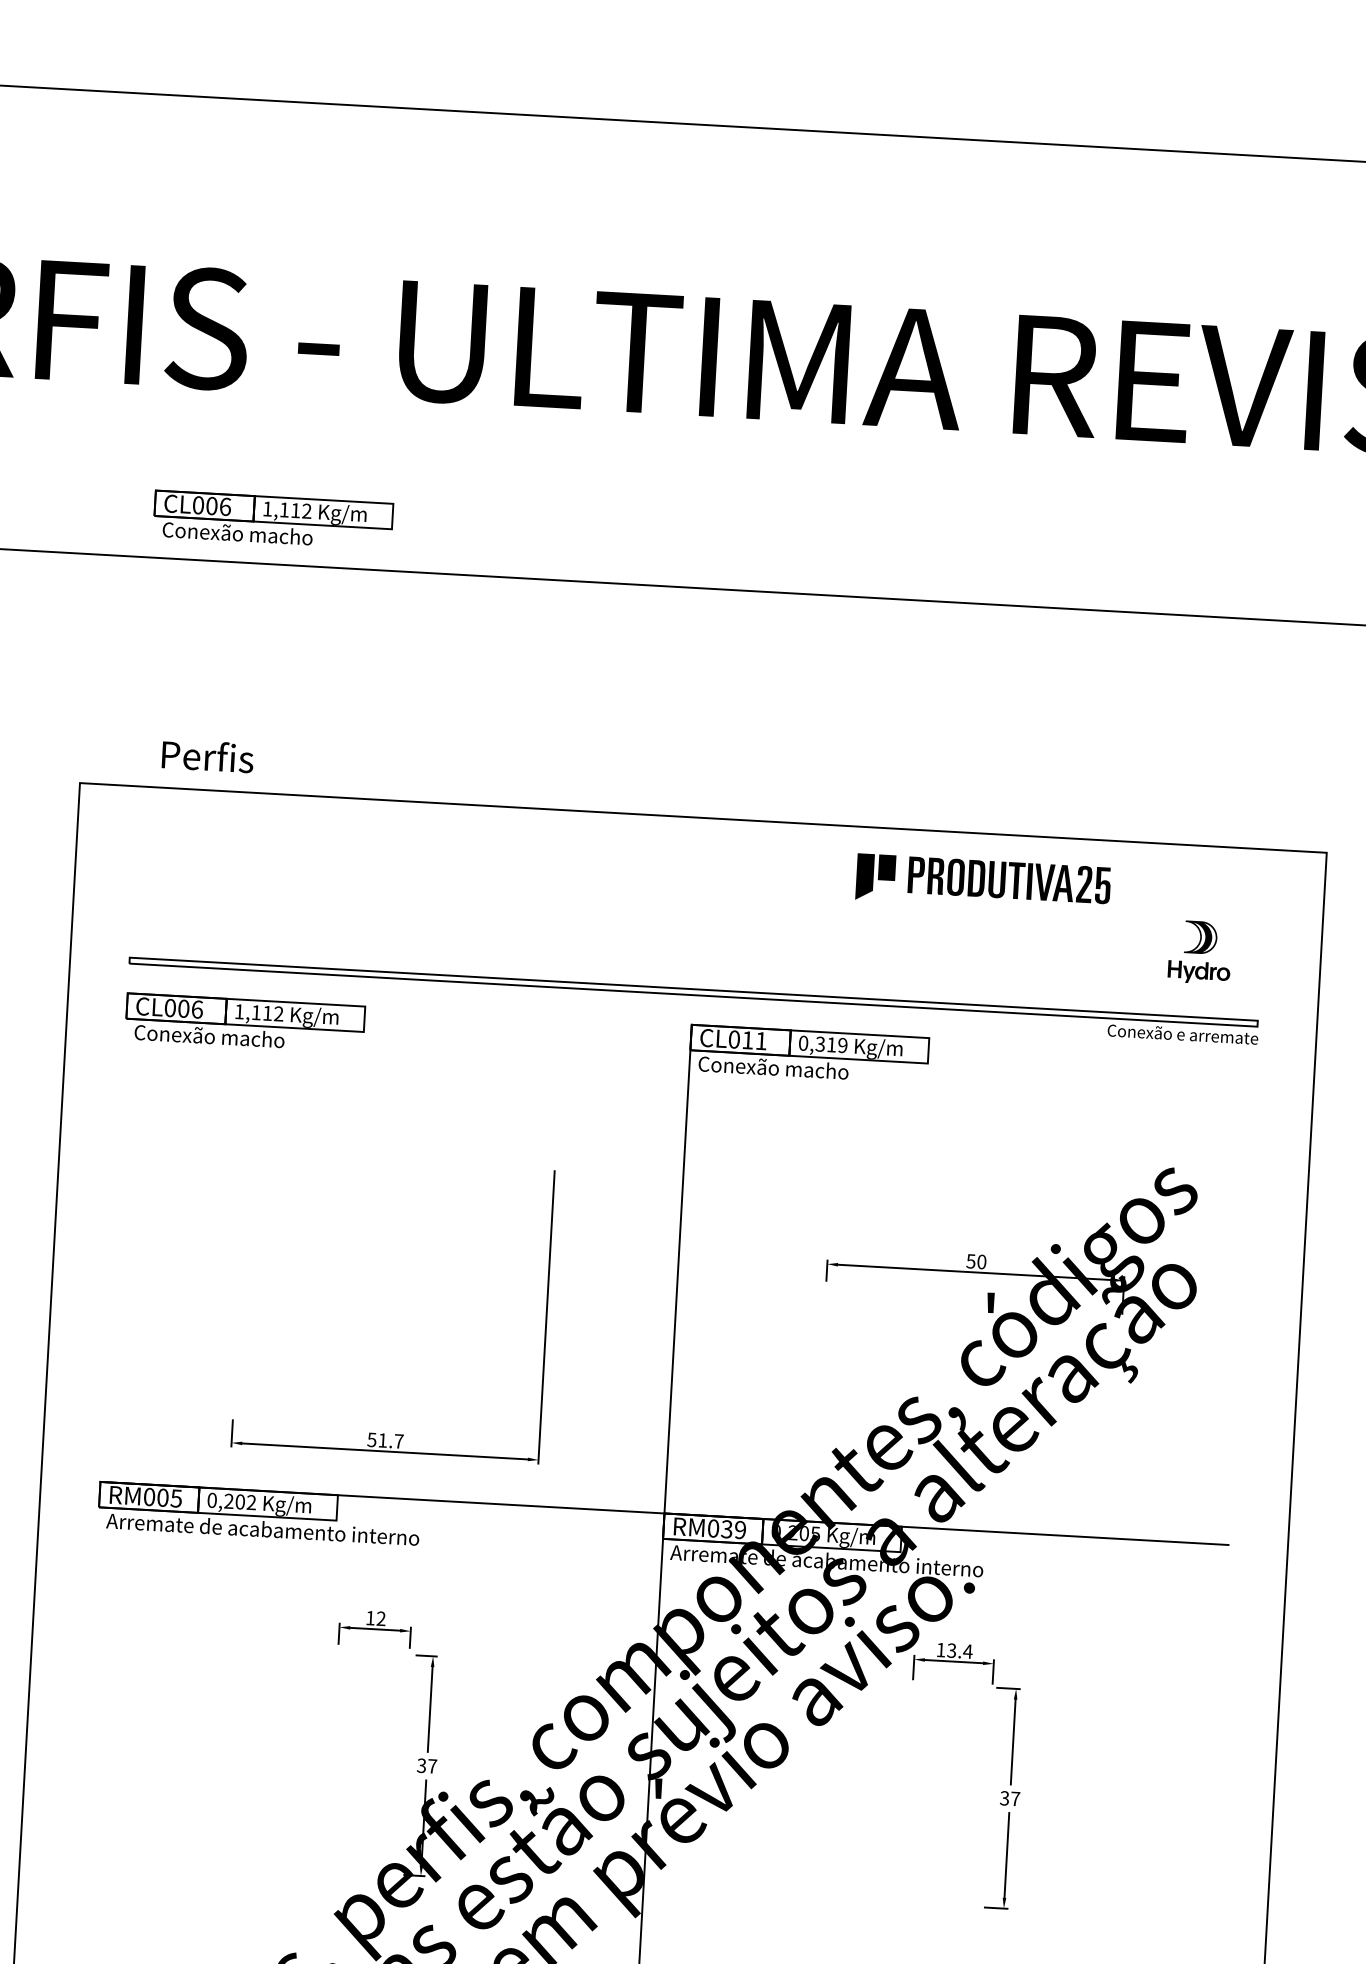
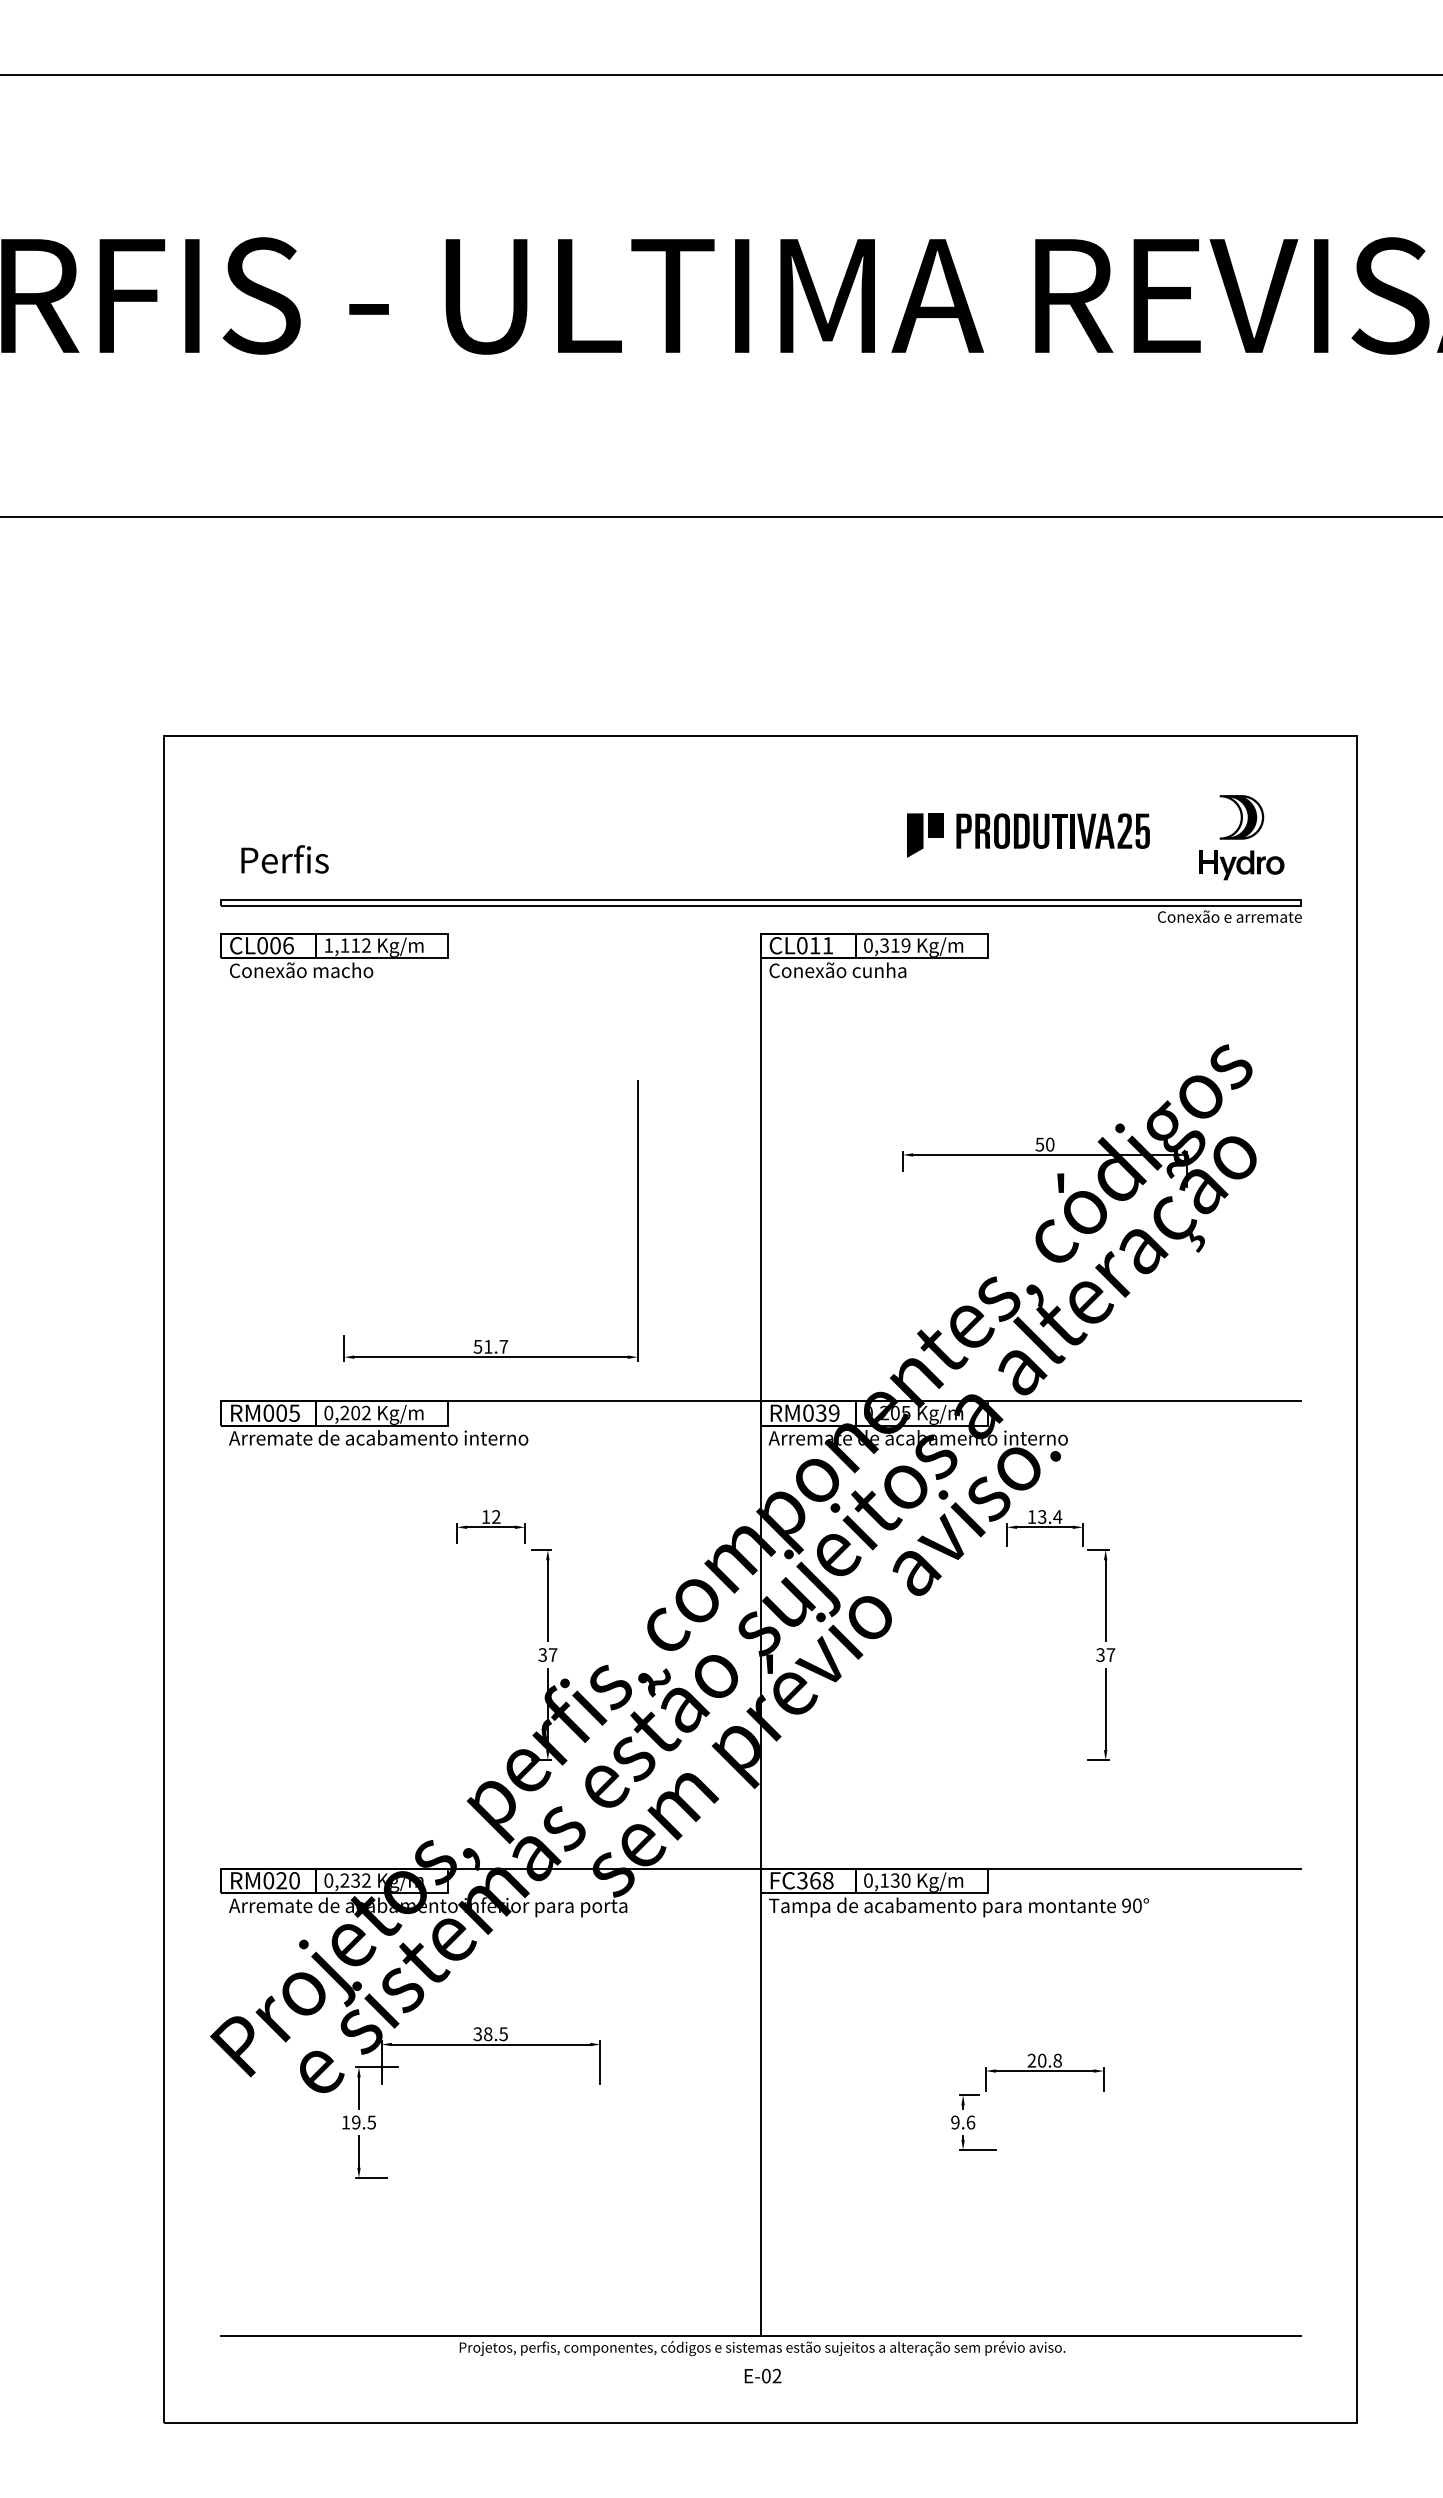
part: (273, 519) -> (334, 474), removed
text: (207, 756) -> (284, 859), moved
part: (983, 883) -> (1028, 835), moved
part: (1199, 952) -> (1241, 837), size x1.43
text: (816, 1070) -> (882, 970), Conexão macho -> Conexão cunha

